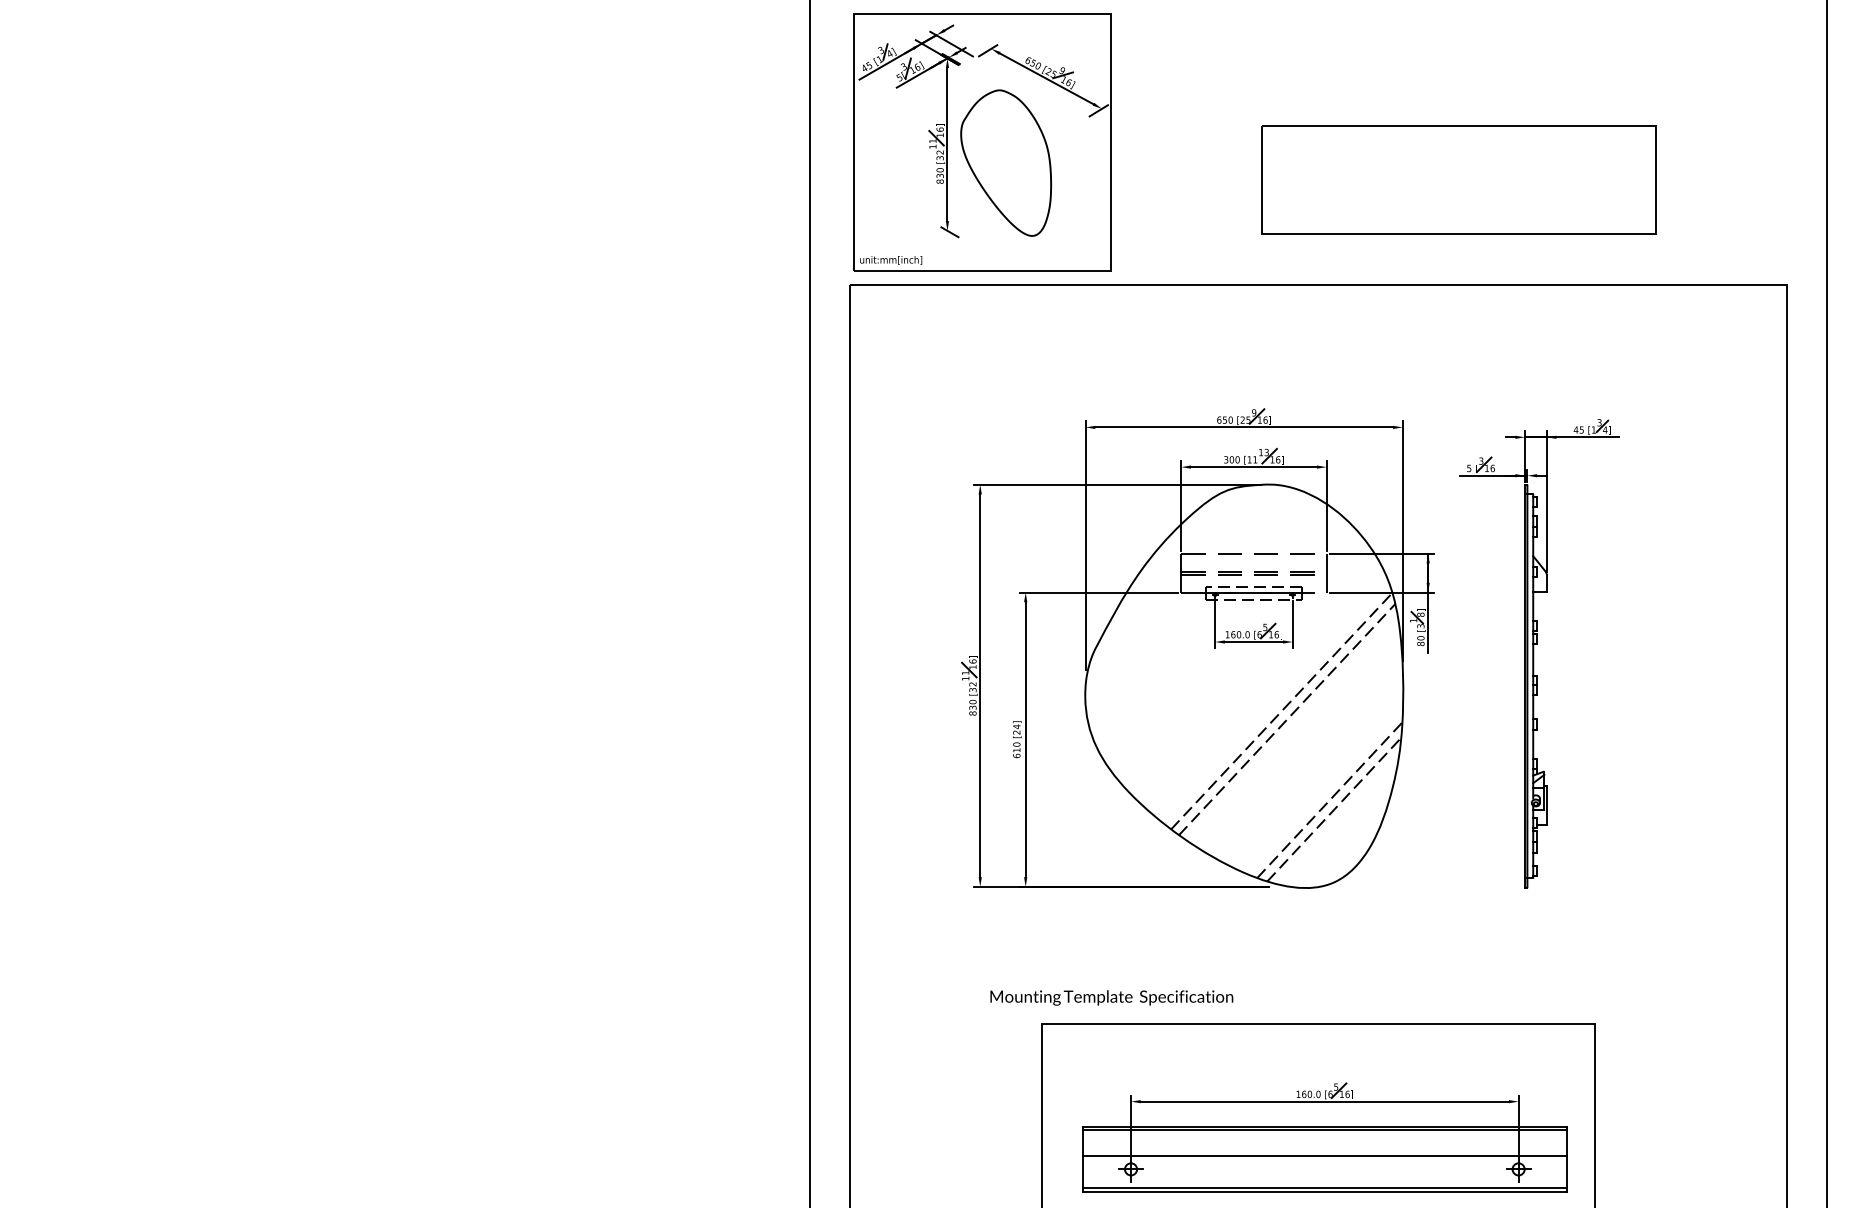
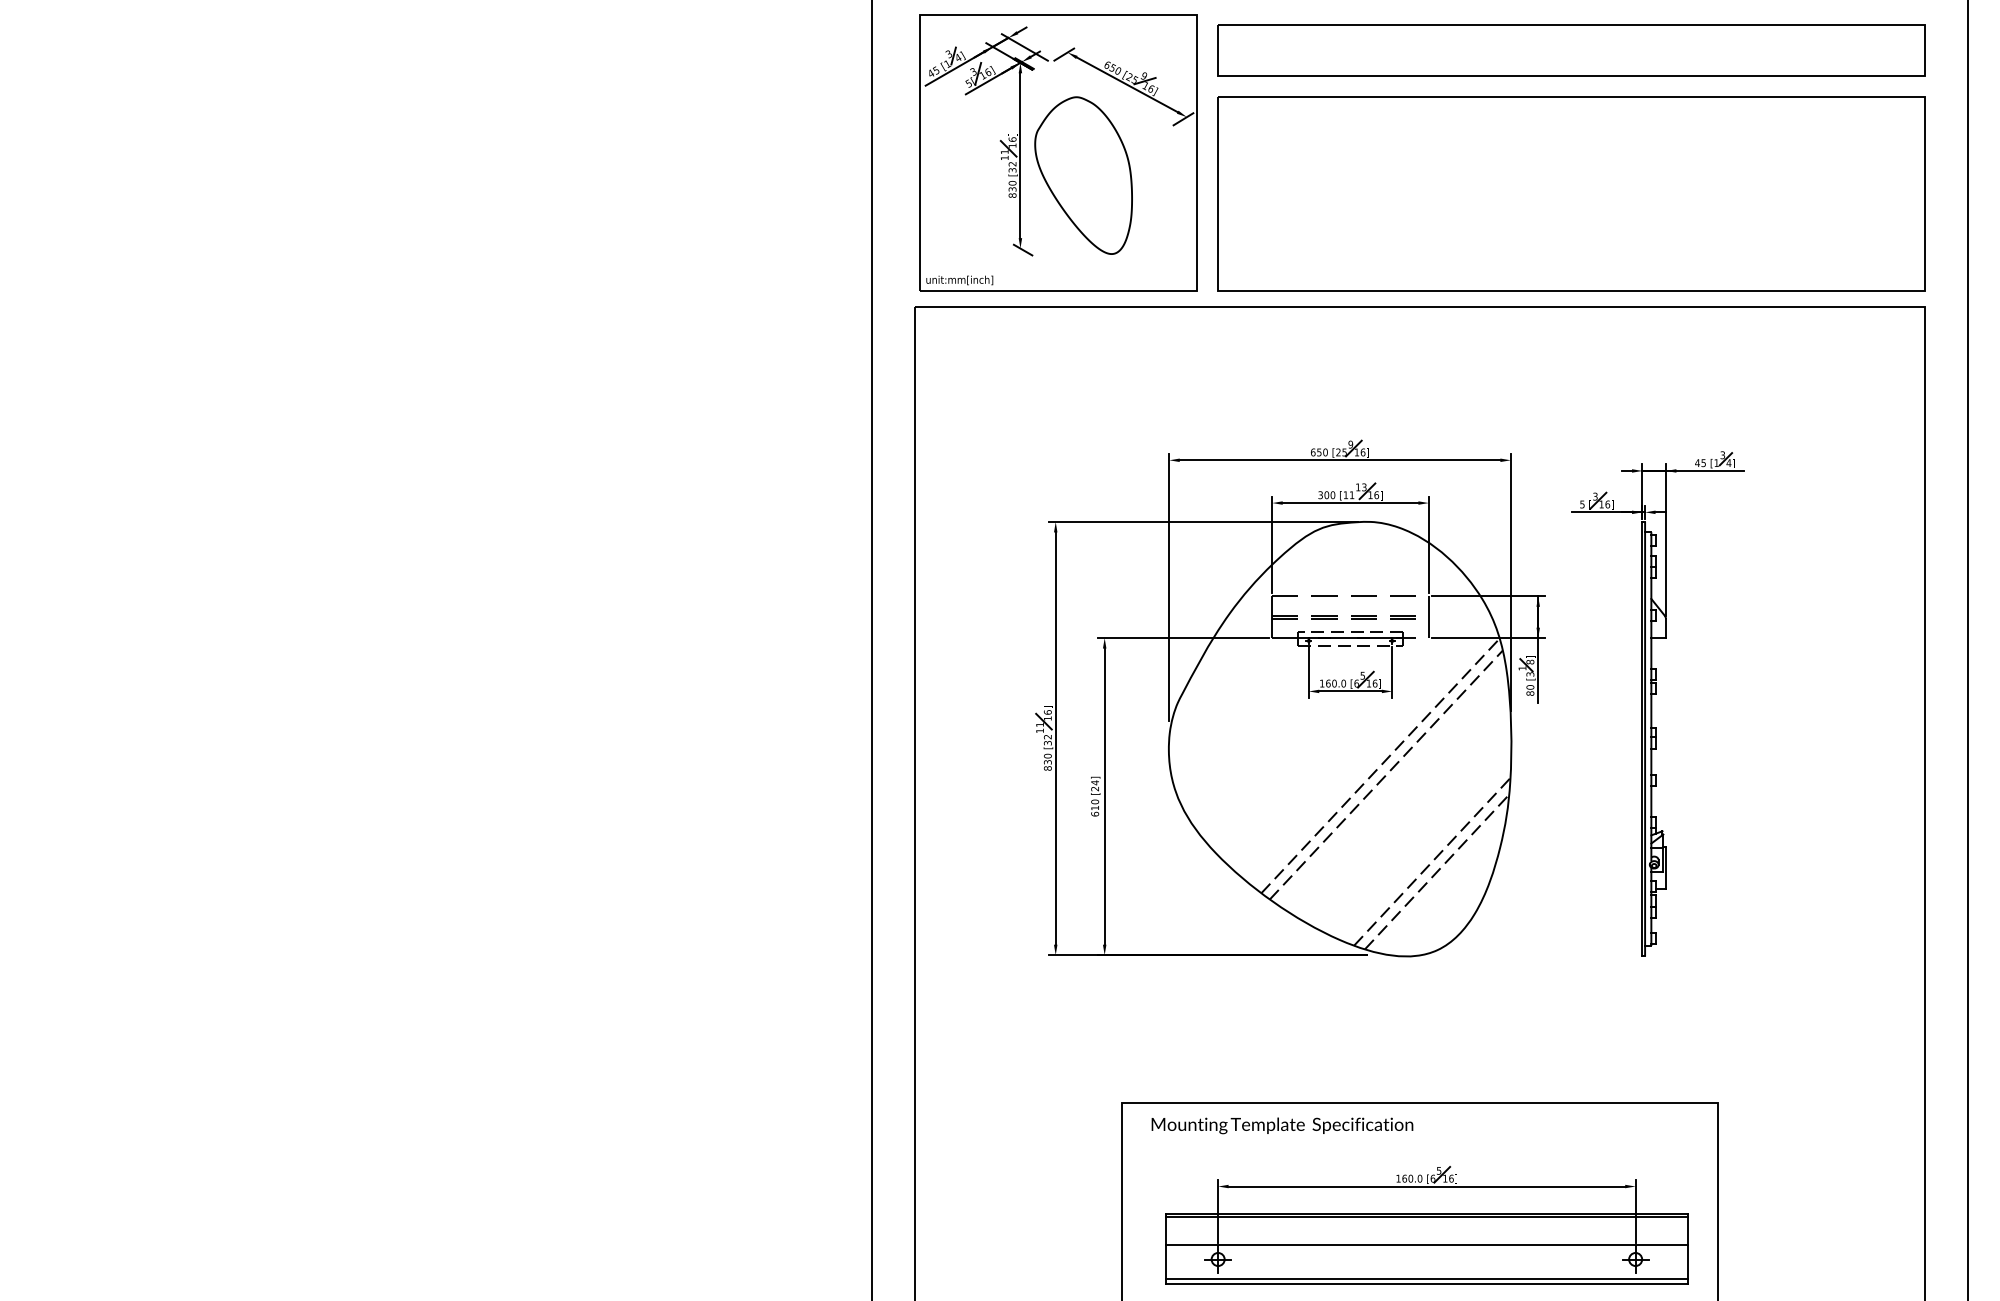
part: (1459, 46) -> (1571, 50), added
part: (1459, 179) -> (1571, 193), size x1.67
text: (1111, 997) -> (1282, 1125), moved

